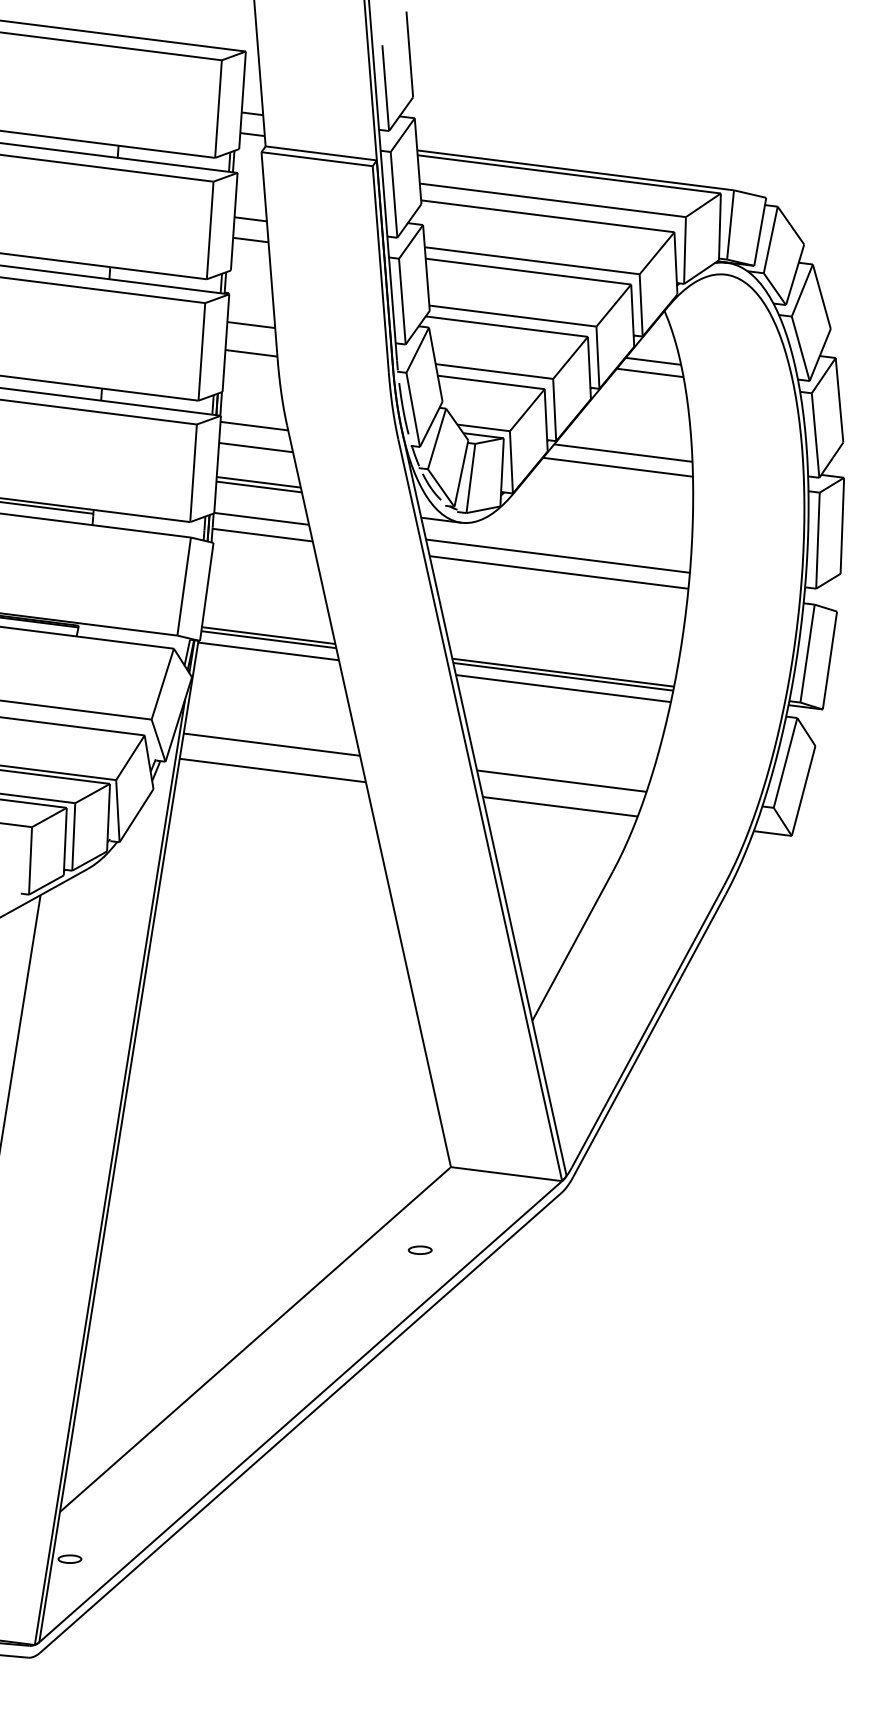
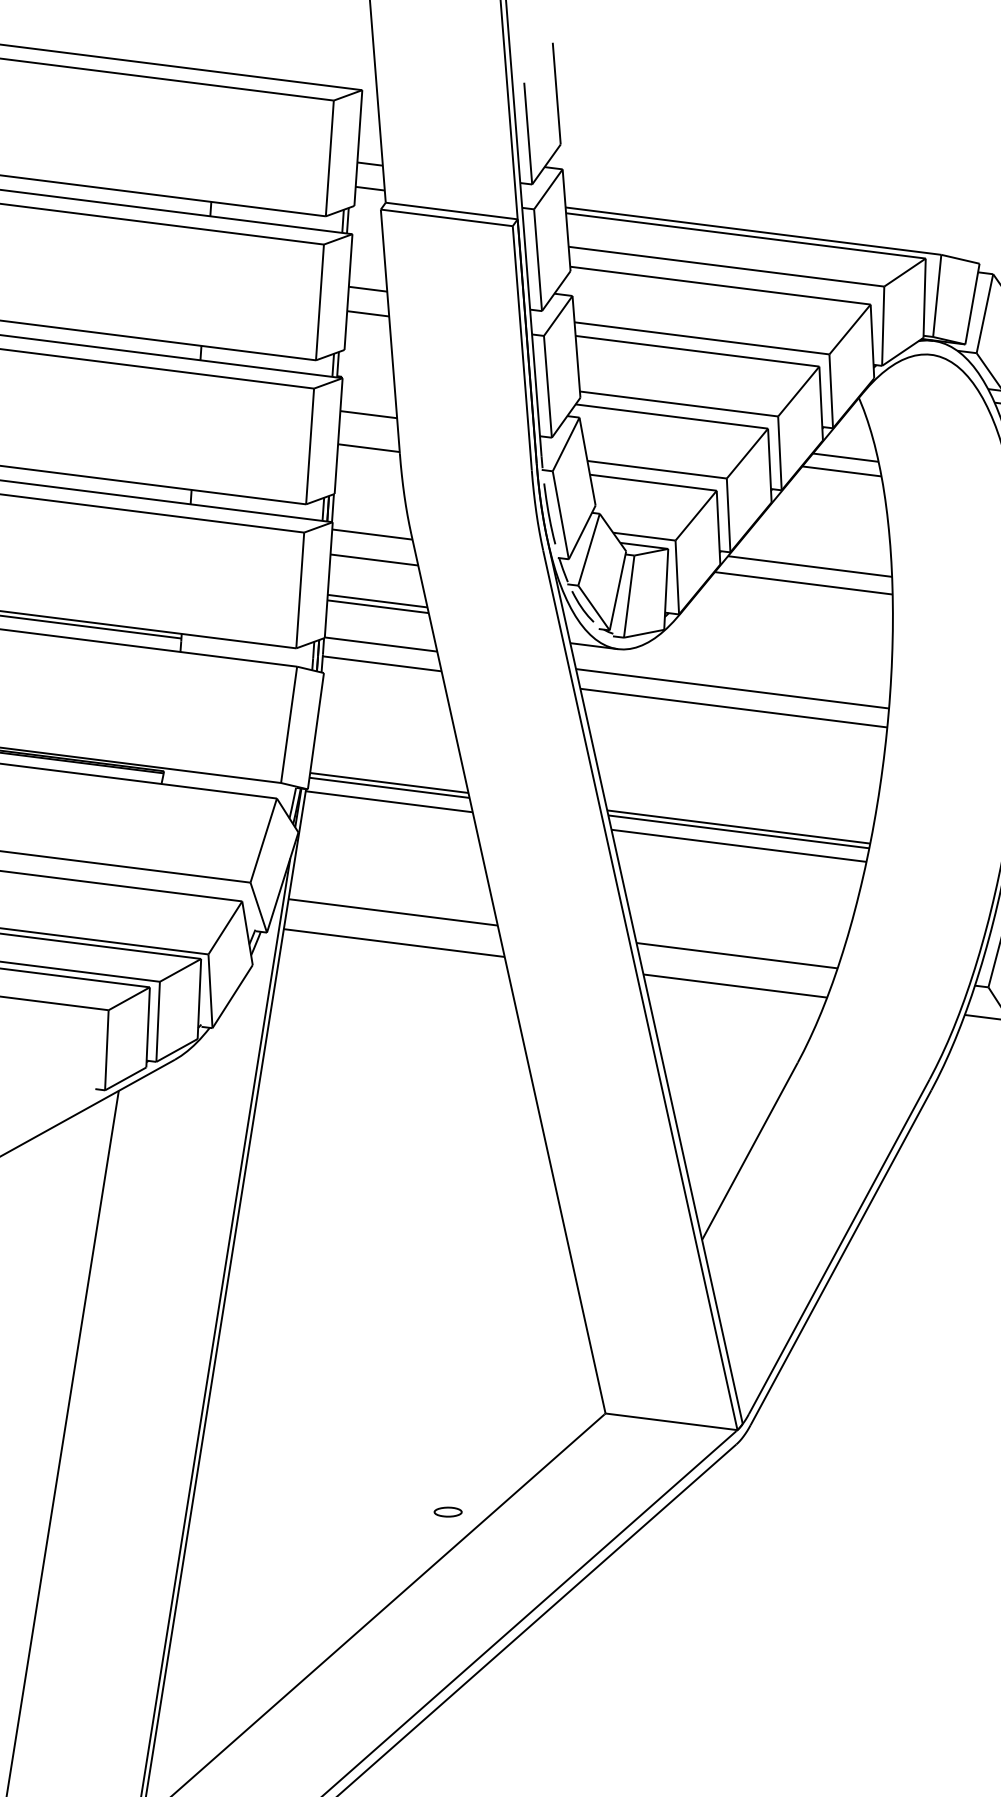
part: (420, 1249) -> (448, 1511), moved

